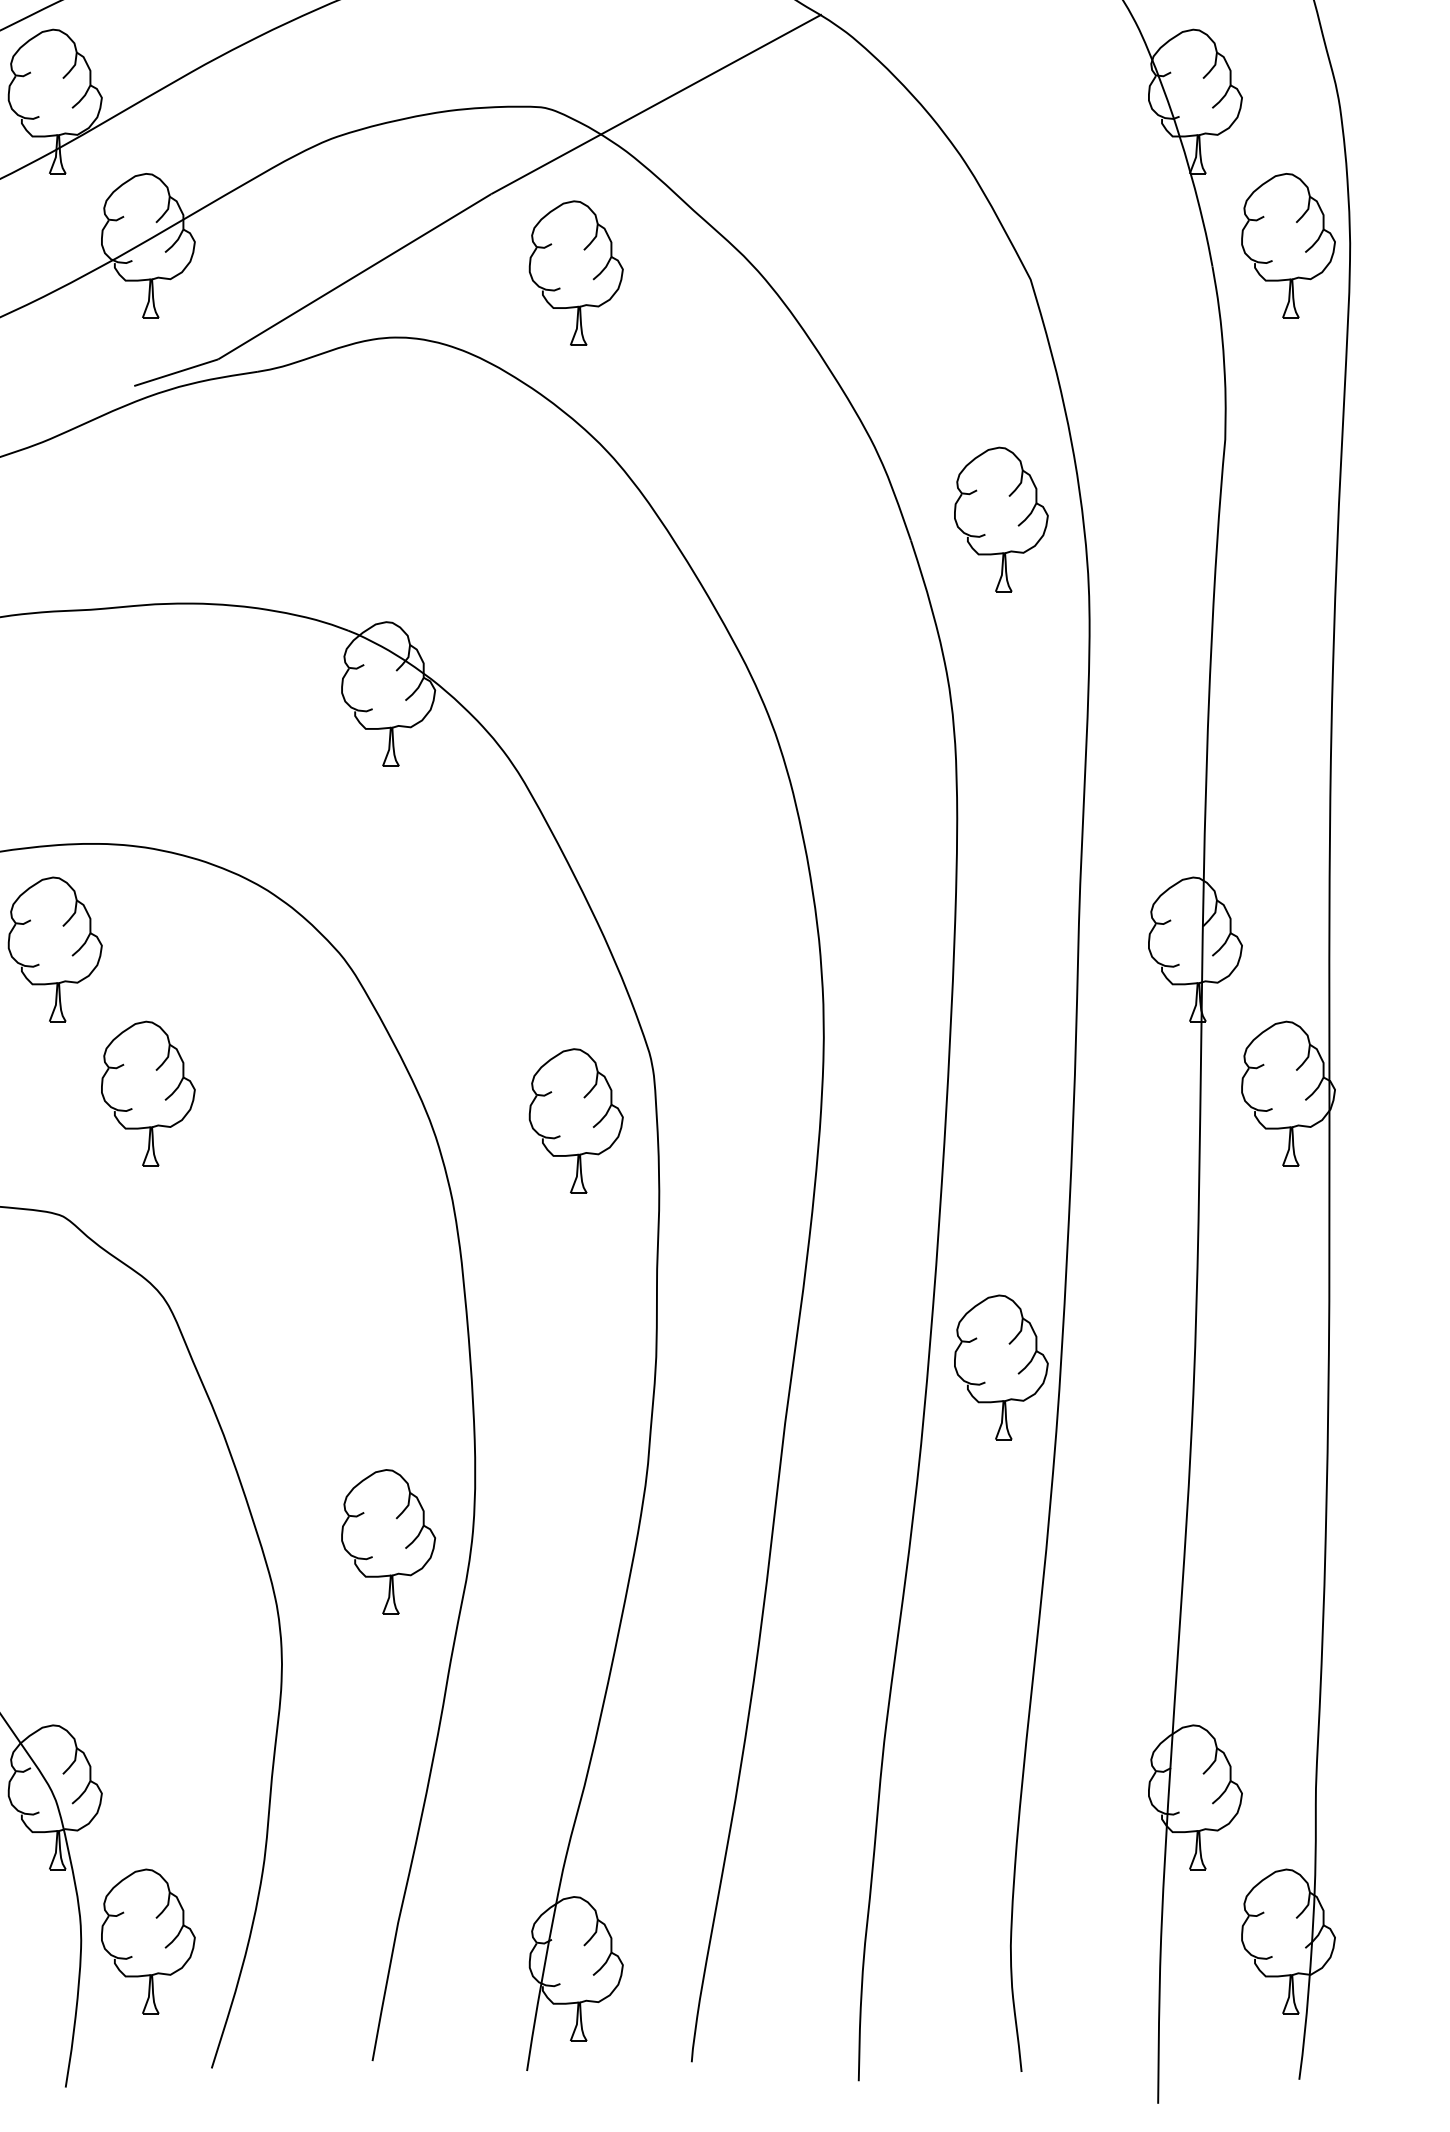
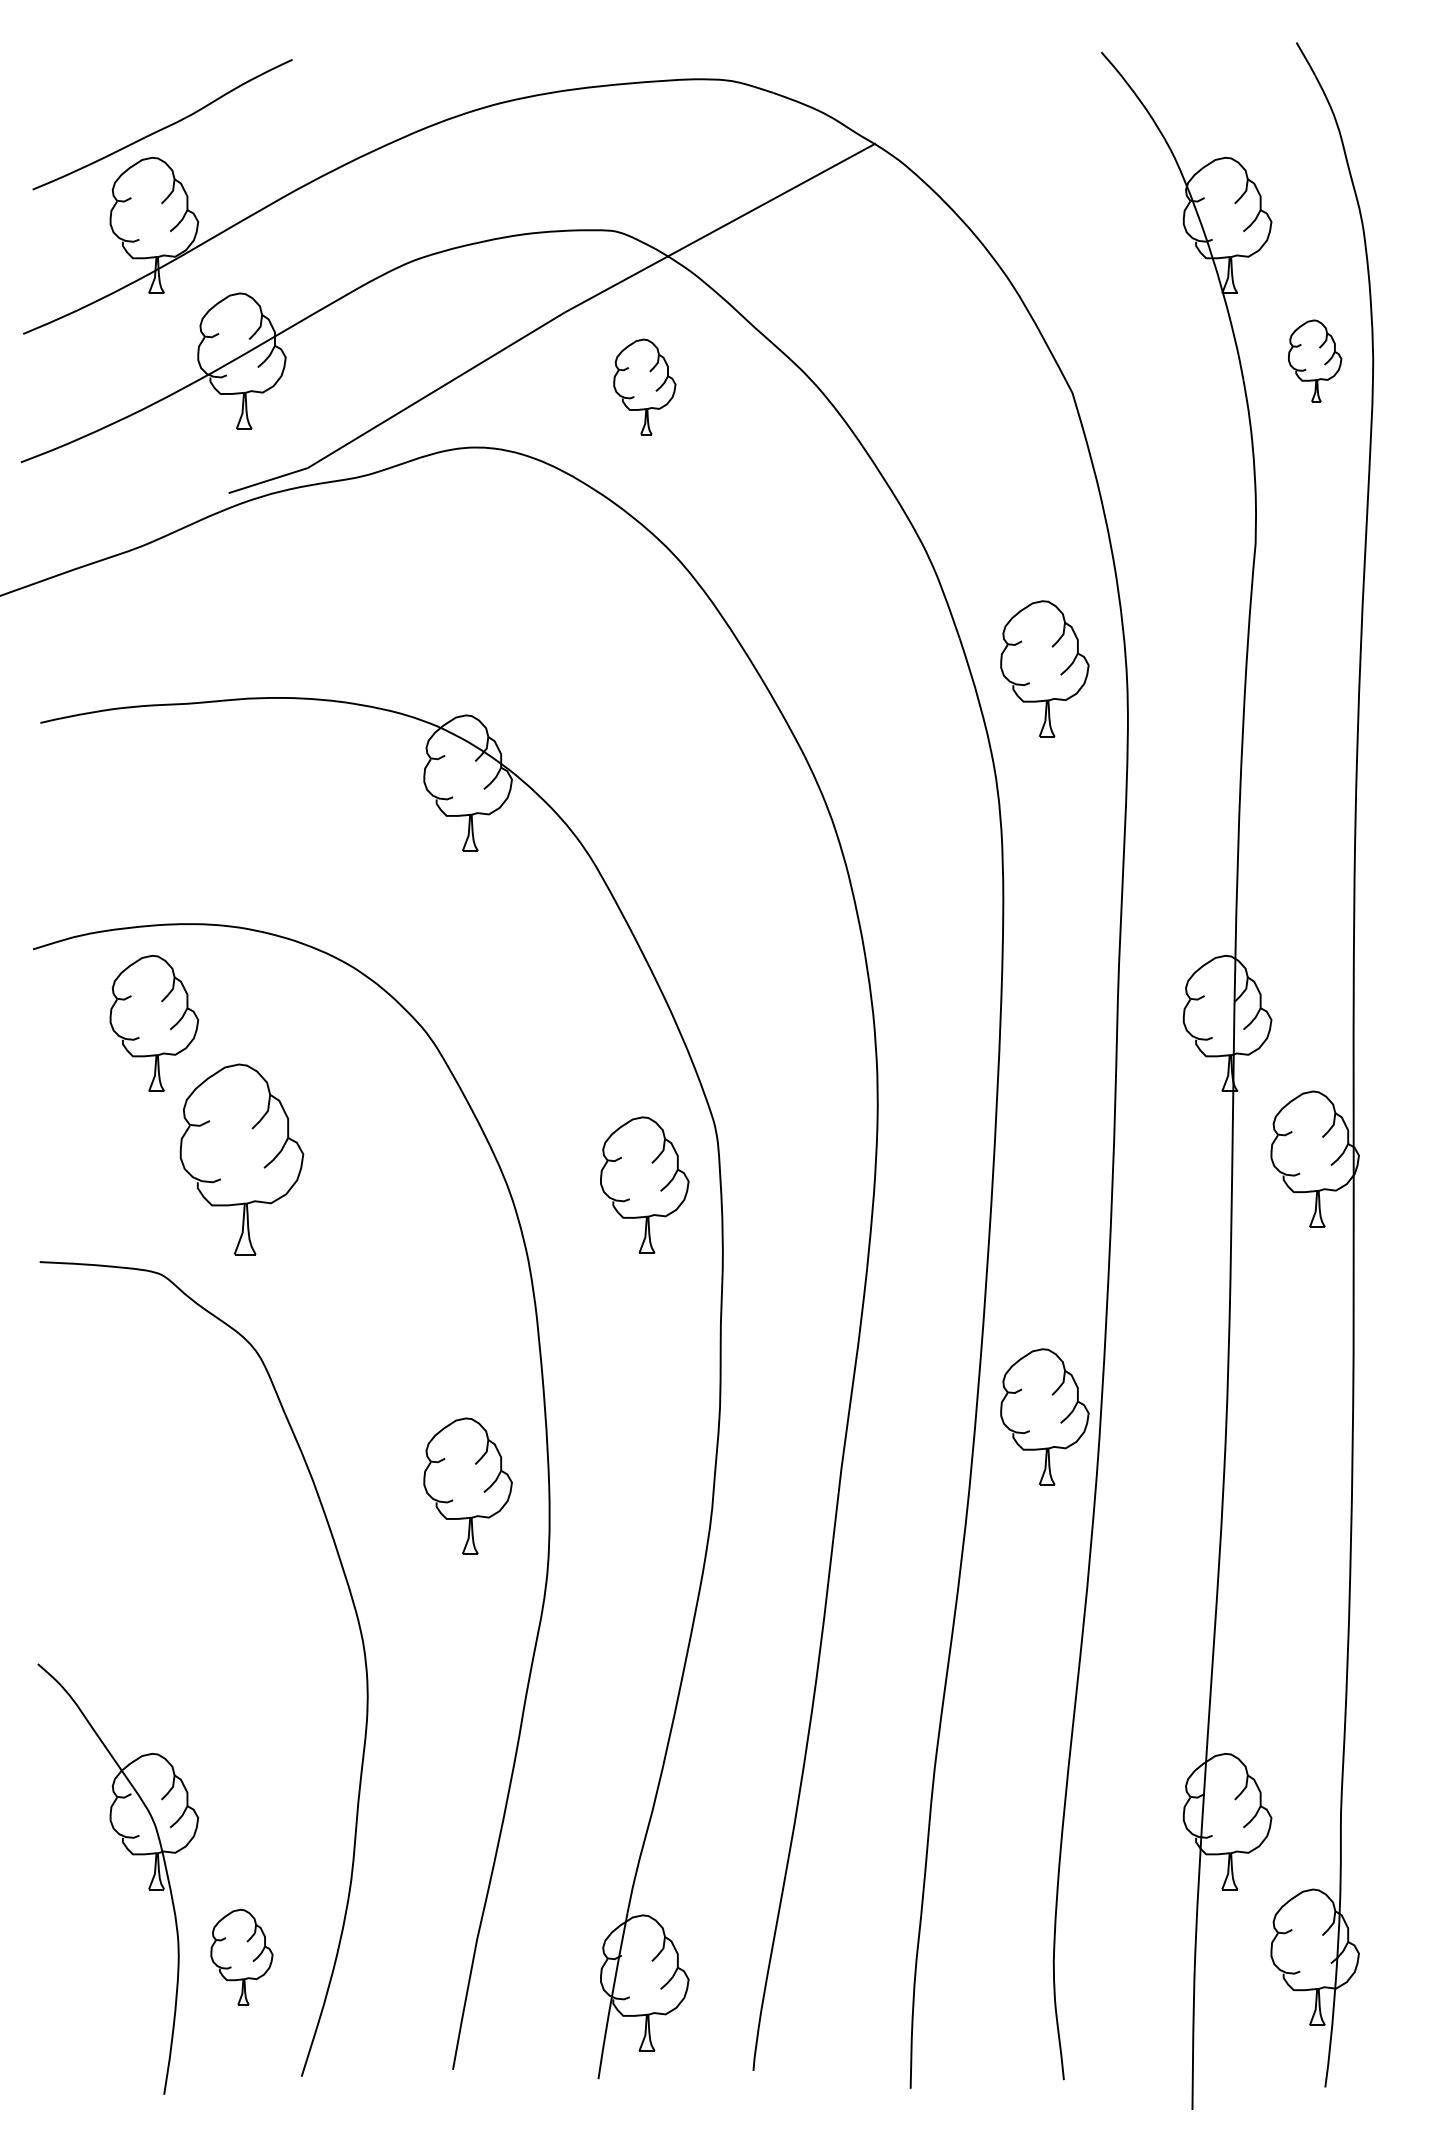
part: (1287, 245) -> (1314, 360), size x0.6
part: (575, 272) -> (644, 386), size x0.7
part: (1000, 519) -> (1044, 668), moved
part: (147, 1092) -> (241, 1158), size x1.4
part: (387, 1541) -> (467, 1485), moved
part: (147, 1940) -> (241, 1956), size x0.7

